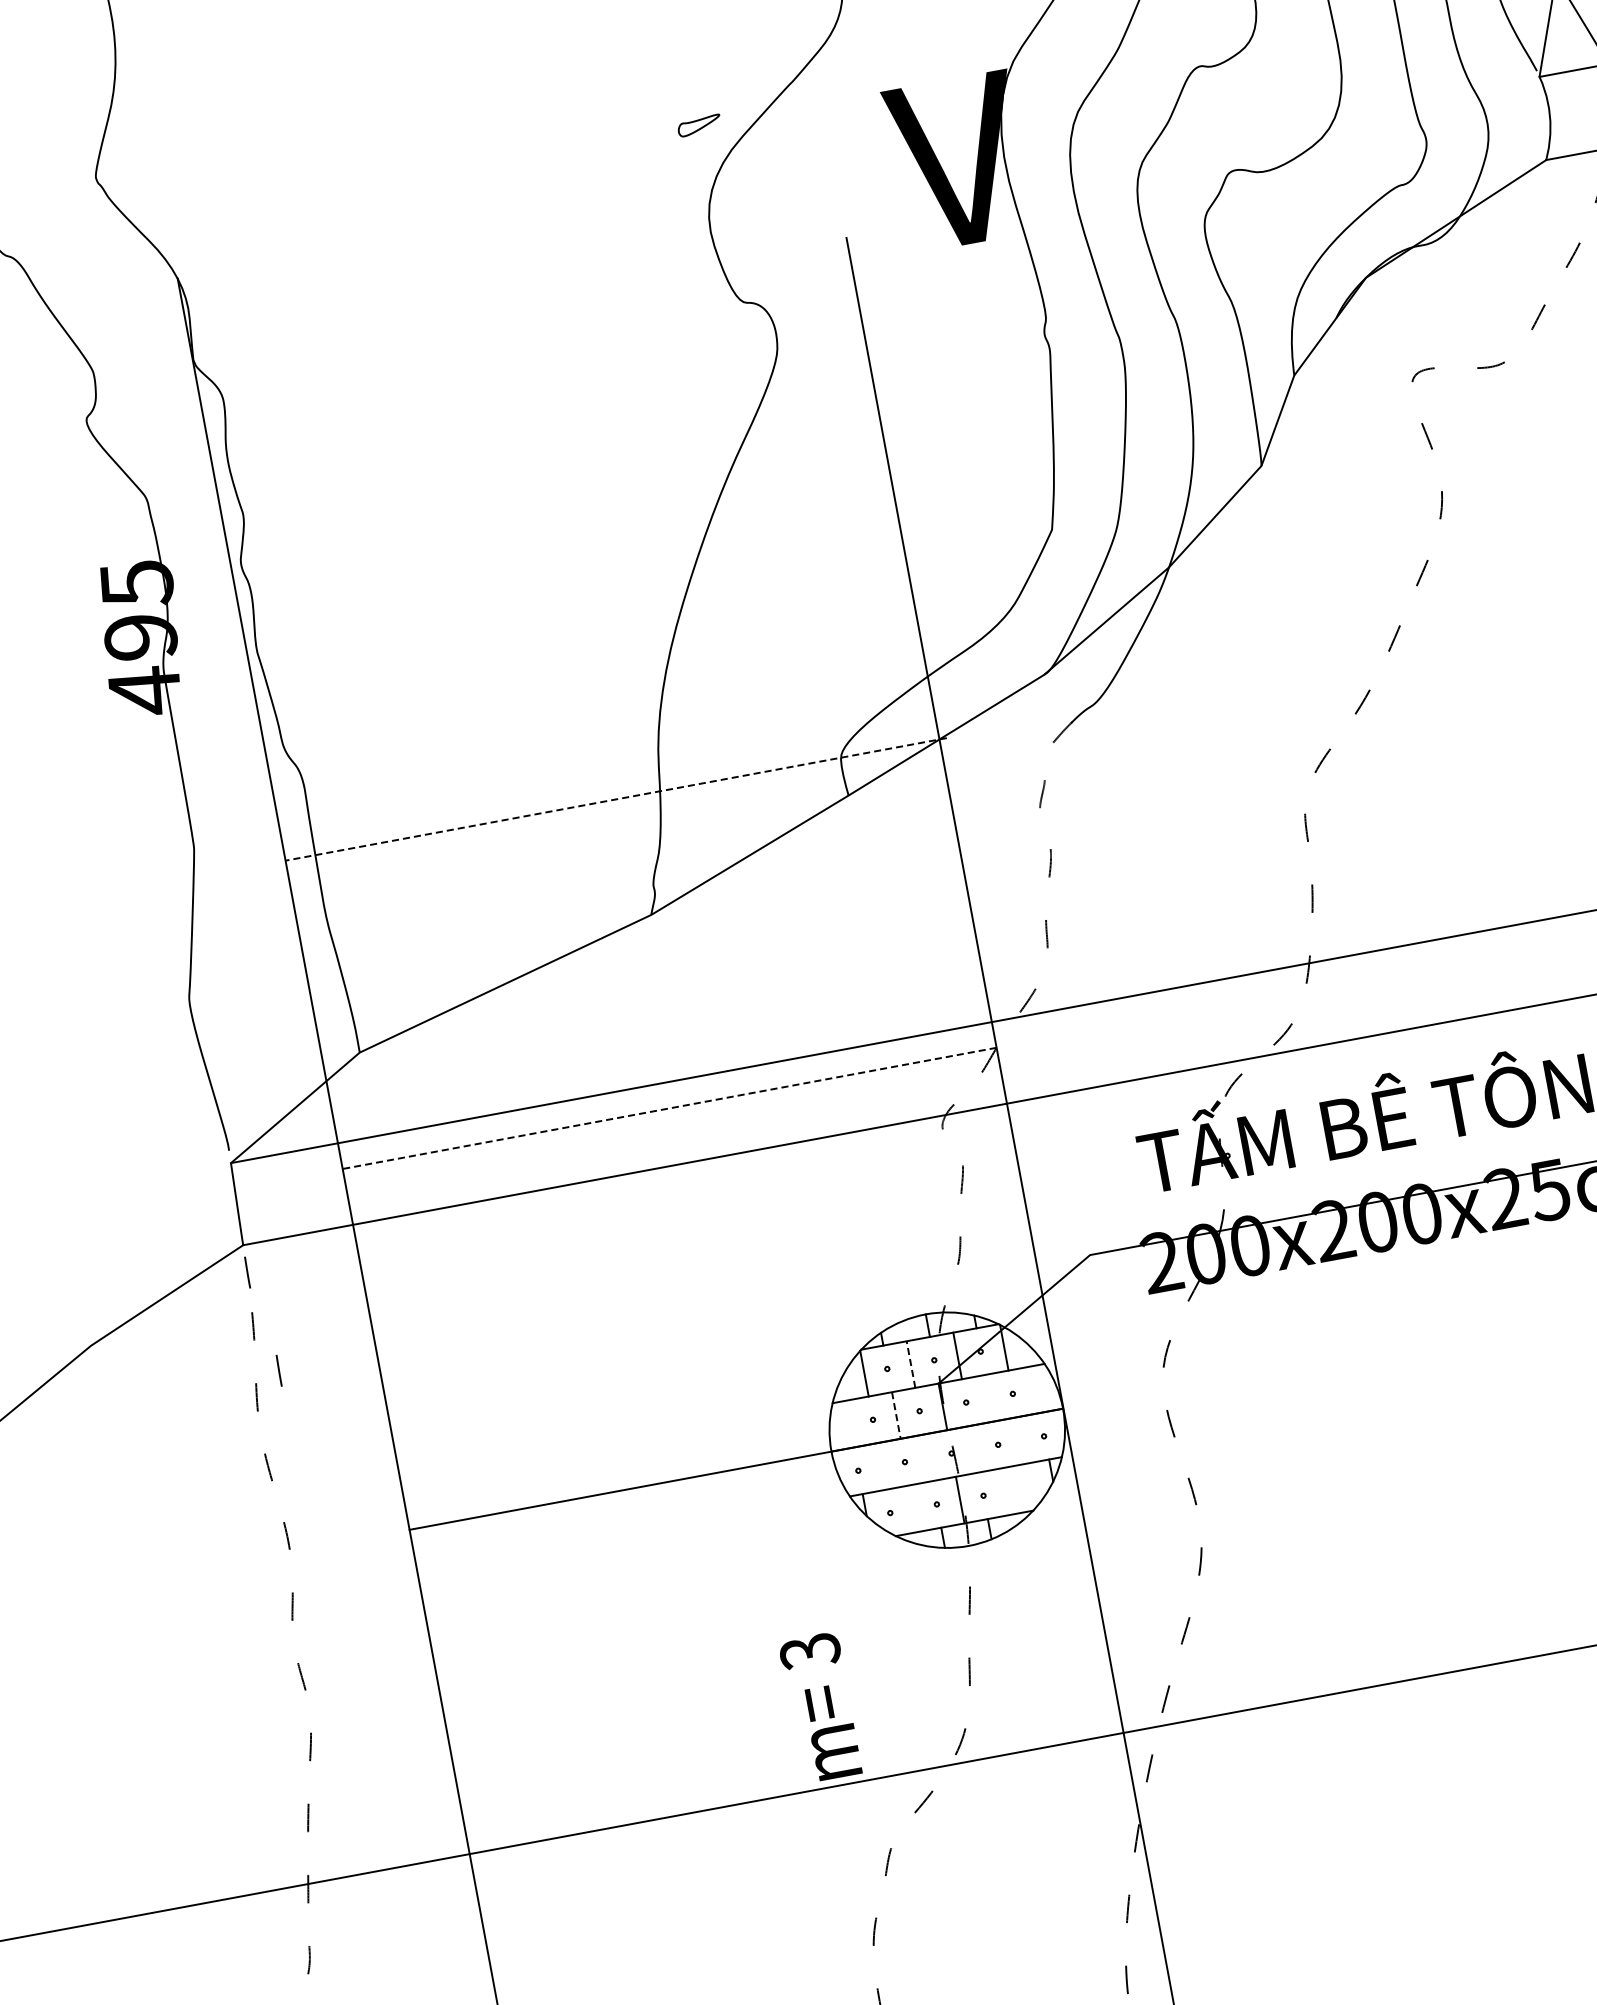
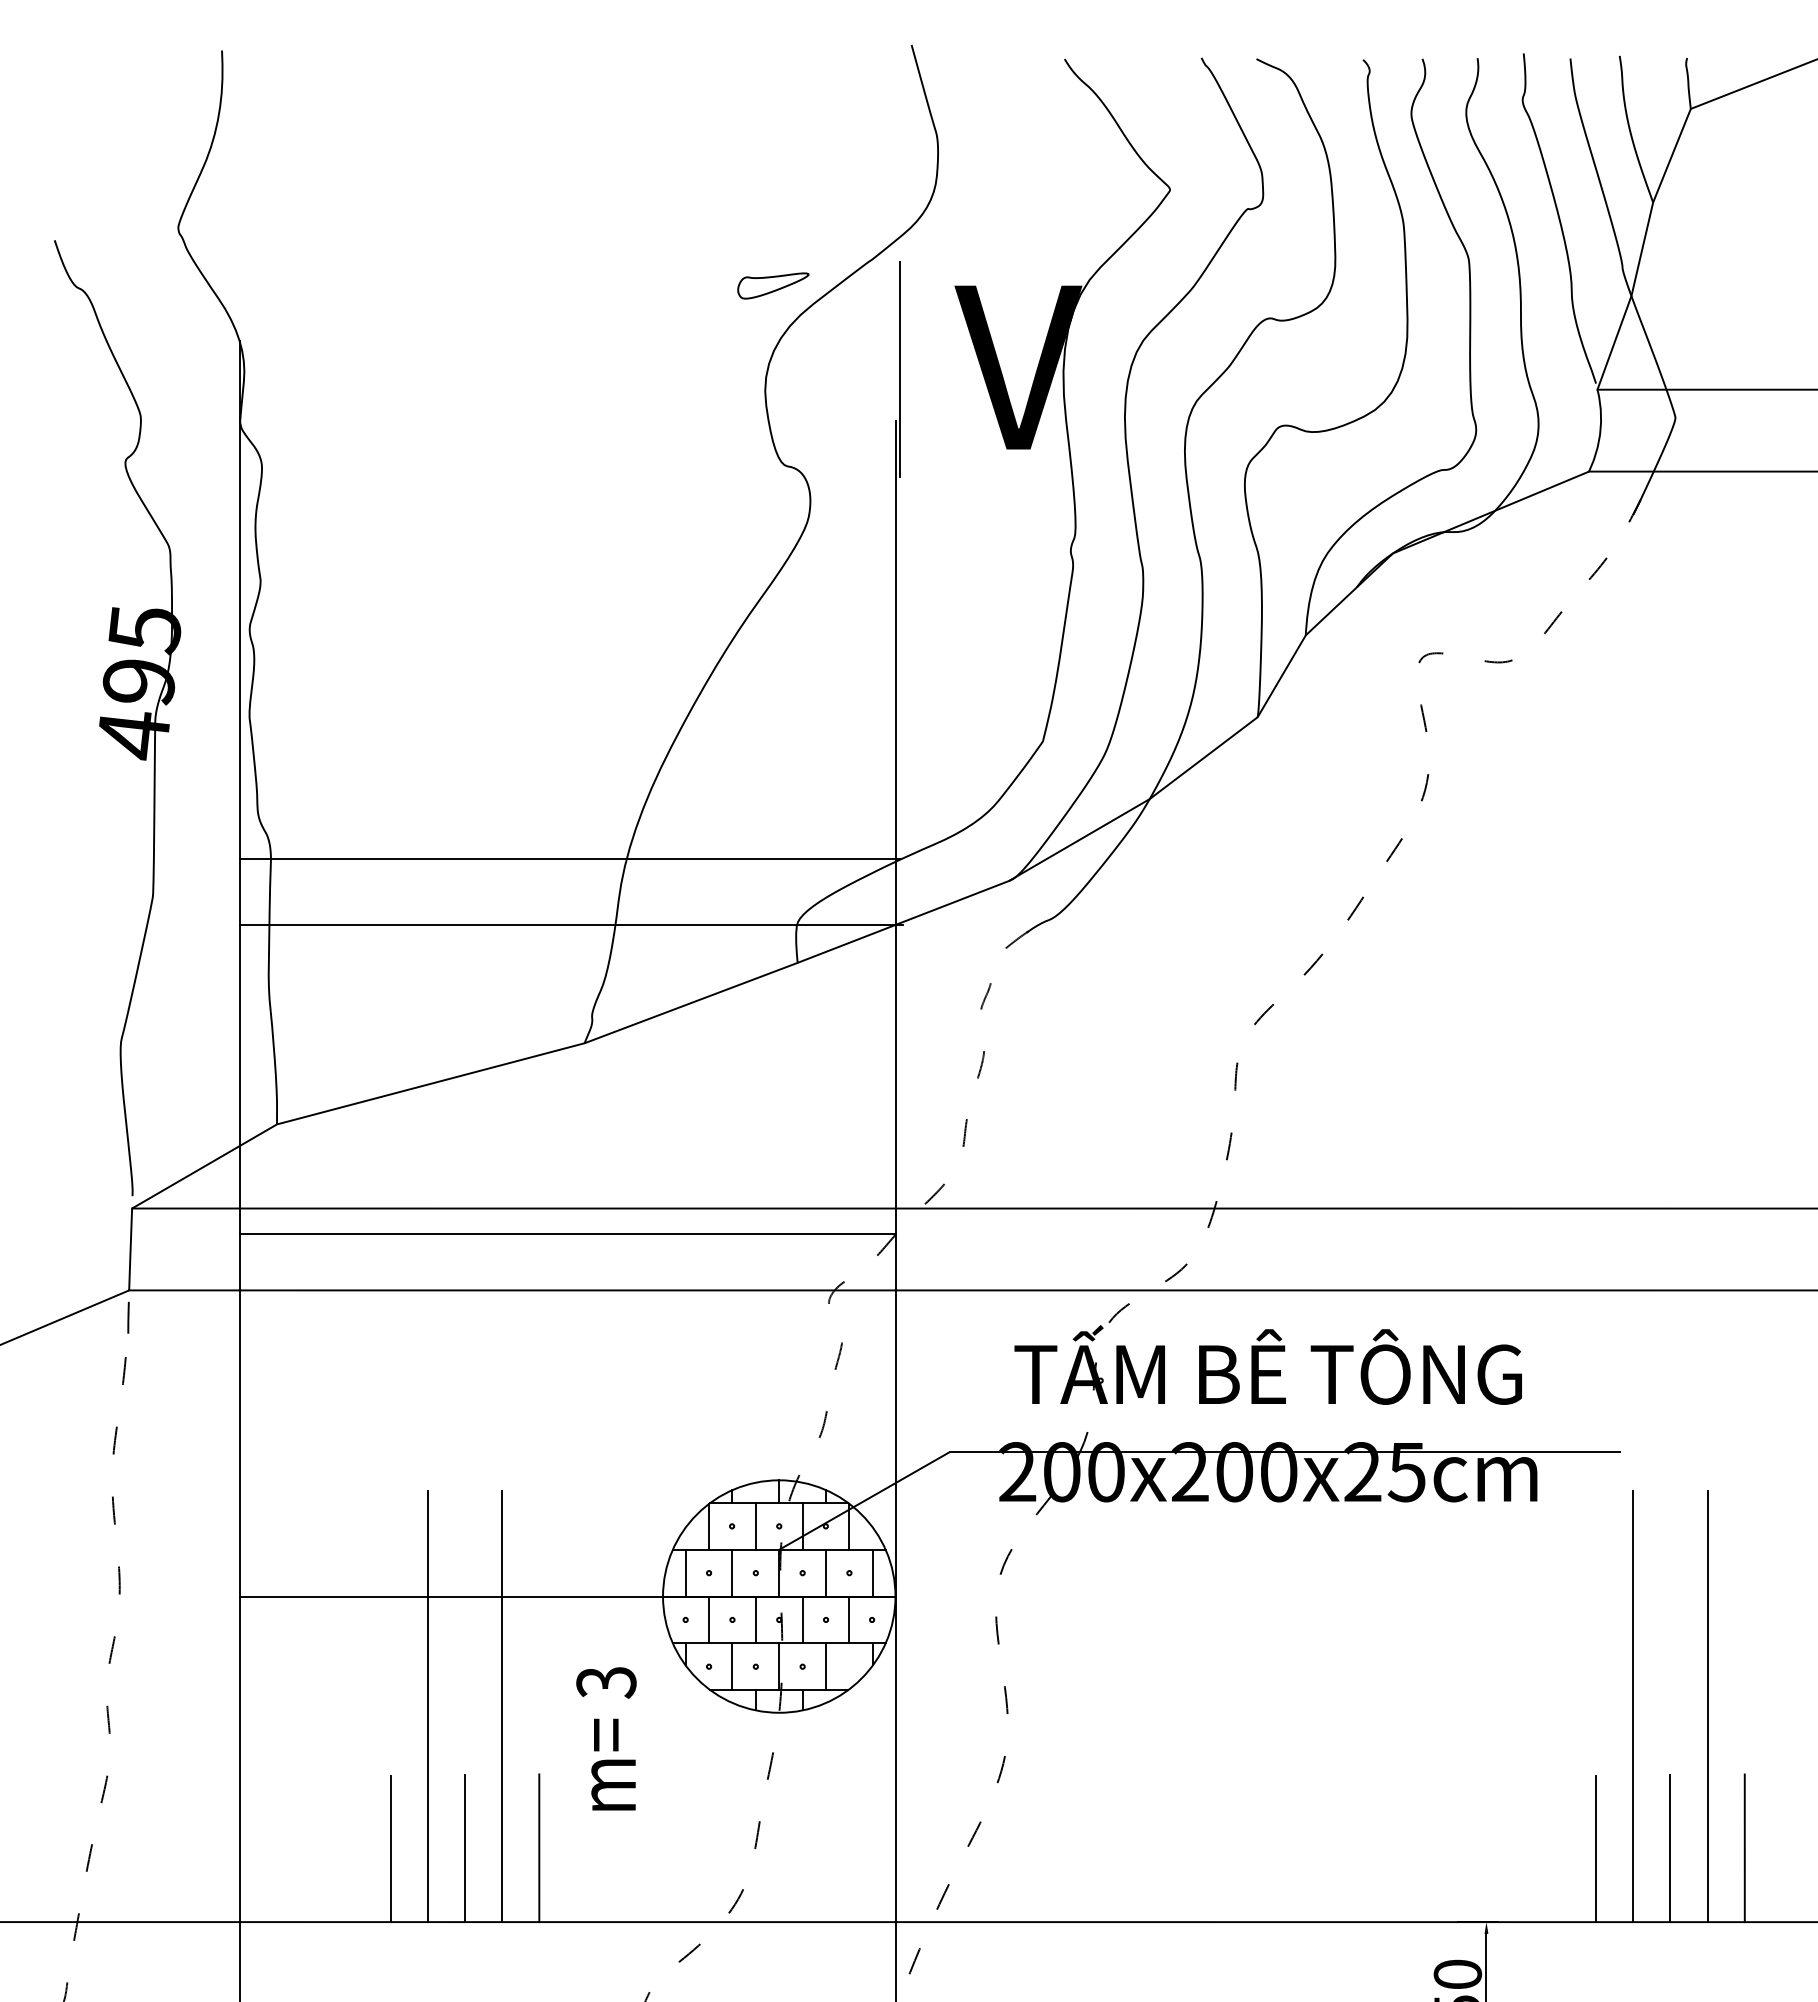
part: (699, 125) -> (773, 285), size x1.67
line: (841, 184) -> (900, 368), added
line: (603, 734) -> (570, 859), added
line: (616, 799) -> (571, 924), dashed -> solid
line: (669, 1108) -> (567, 1234), dashed -> solid
line: (910, 1363) -> (755, 1525), dashed -> solid
line: (279, 1370) -> (141, 1418), removed
line: (1035, 1389) -> (872, 1572), added
line: (989, 1397) -> (826, 1572), added
line: (896, 1415) -> (732, 1573), dashed -> solid
line: (849, 1423) -> (685, 1572), added
line: (1021, 1440) -> (849, 1619), added
line: (974, 1448) -> (802, 1619), added
line: (927, 1457) -> (755, 1619), added
line: (882, 1465) -> (709, 1619), added
line: (1007, 1491) -> (826, 1666), added
line: (913, 1508) -> (732, 1666), added
line: (691, 1590) -> (502, 1706), added
line: (617, 1604) -> (427, 1706), added
text: (820, 1707) -> (606, 1738), moved
line: (754, 1725) -> (539, 1848), added
line: (680, 1739) -> (464, 1848), added
line: (606, 1752) -> (390, 1848), added

